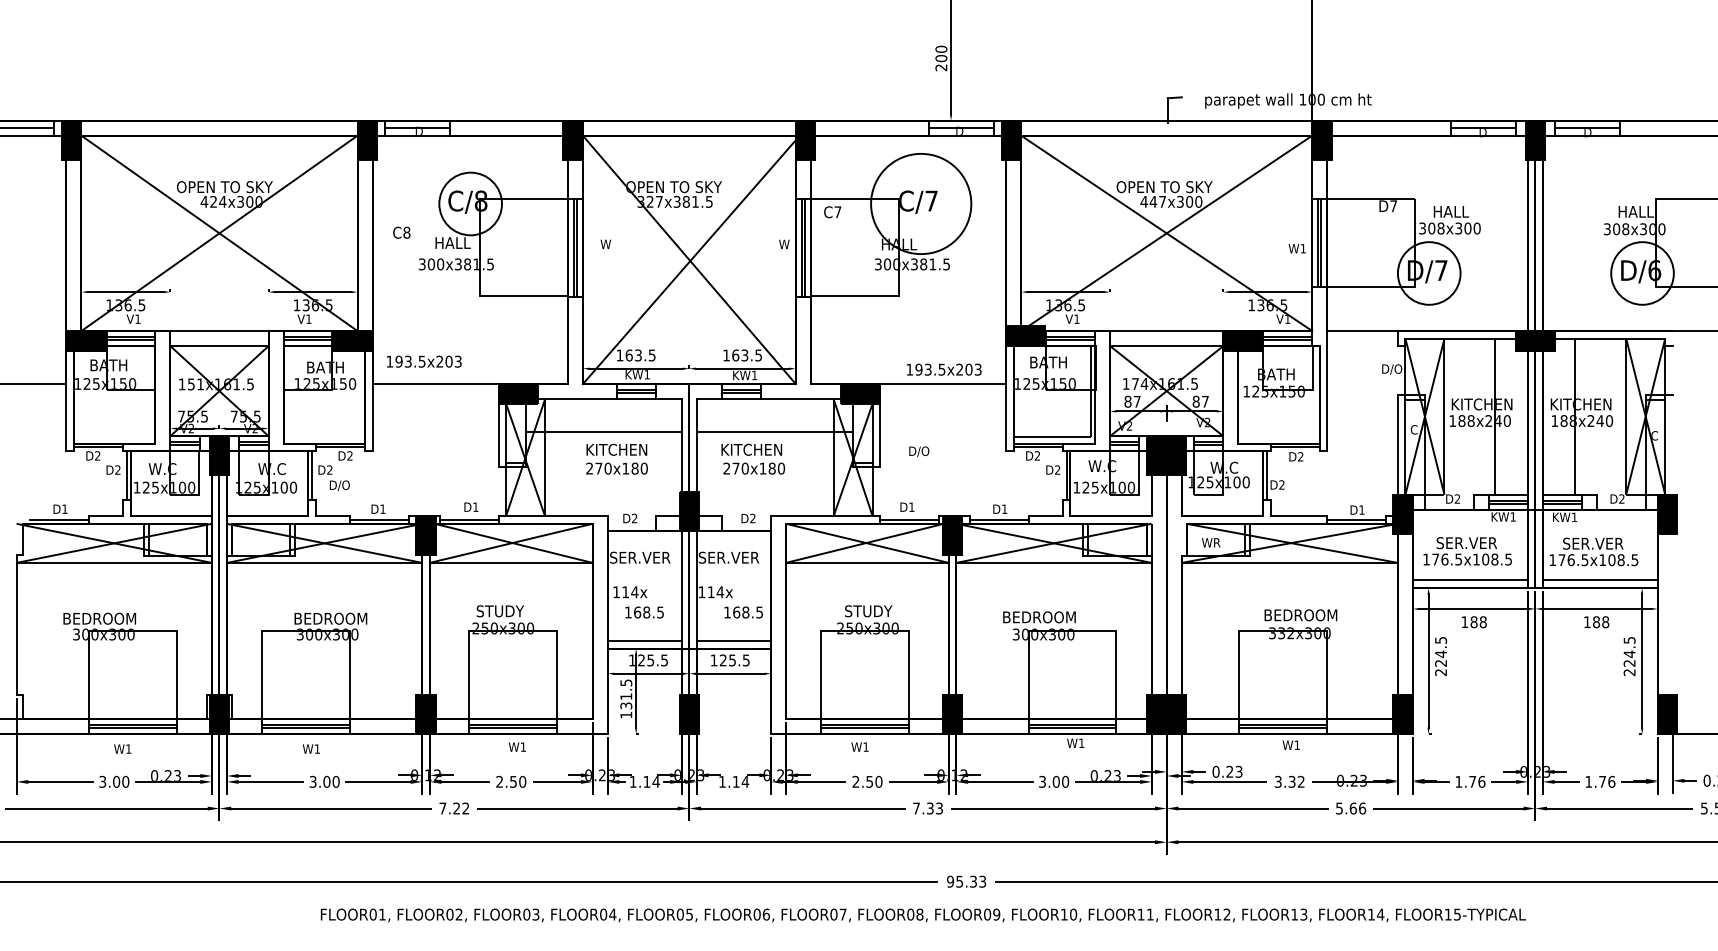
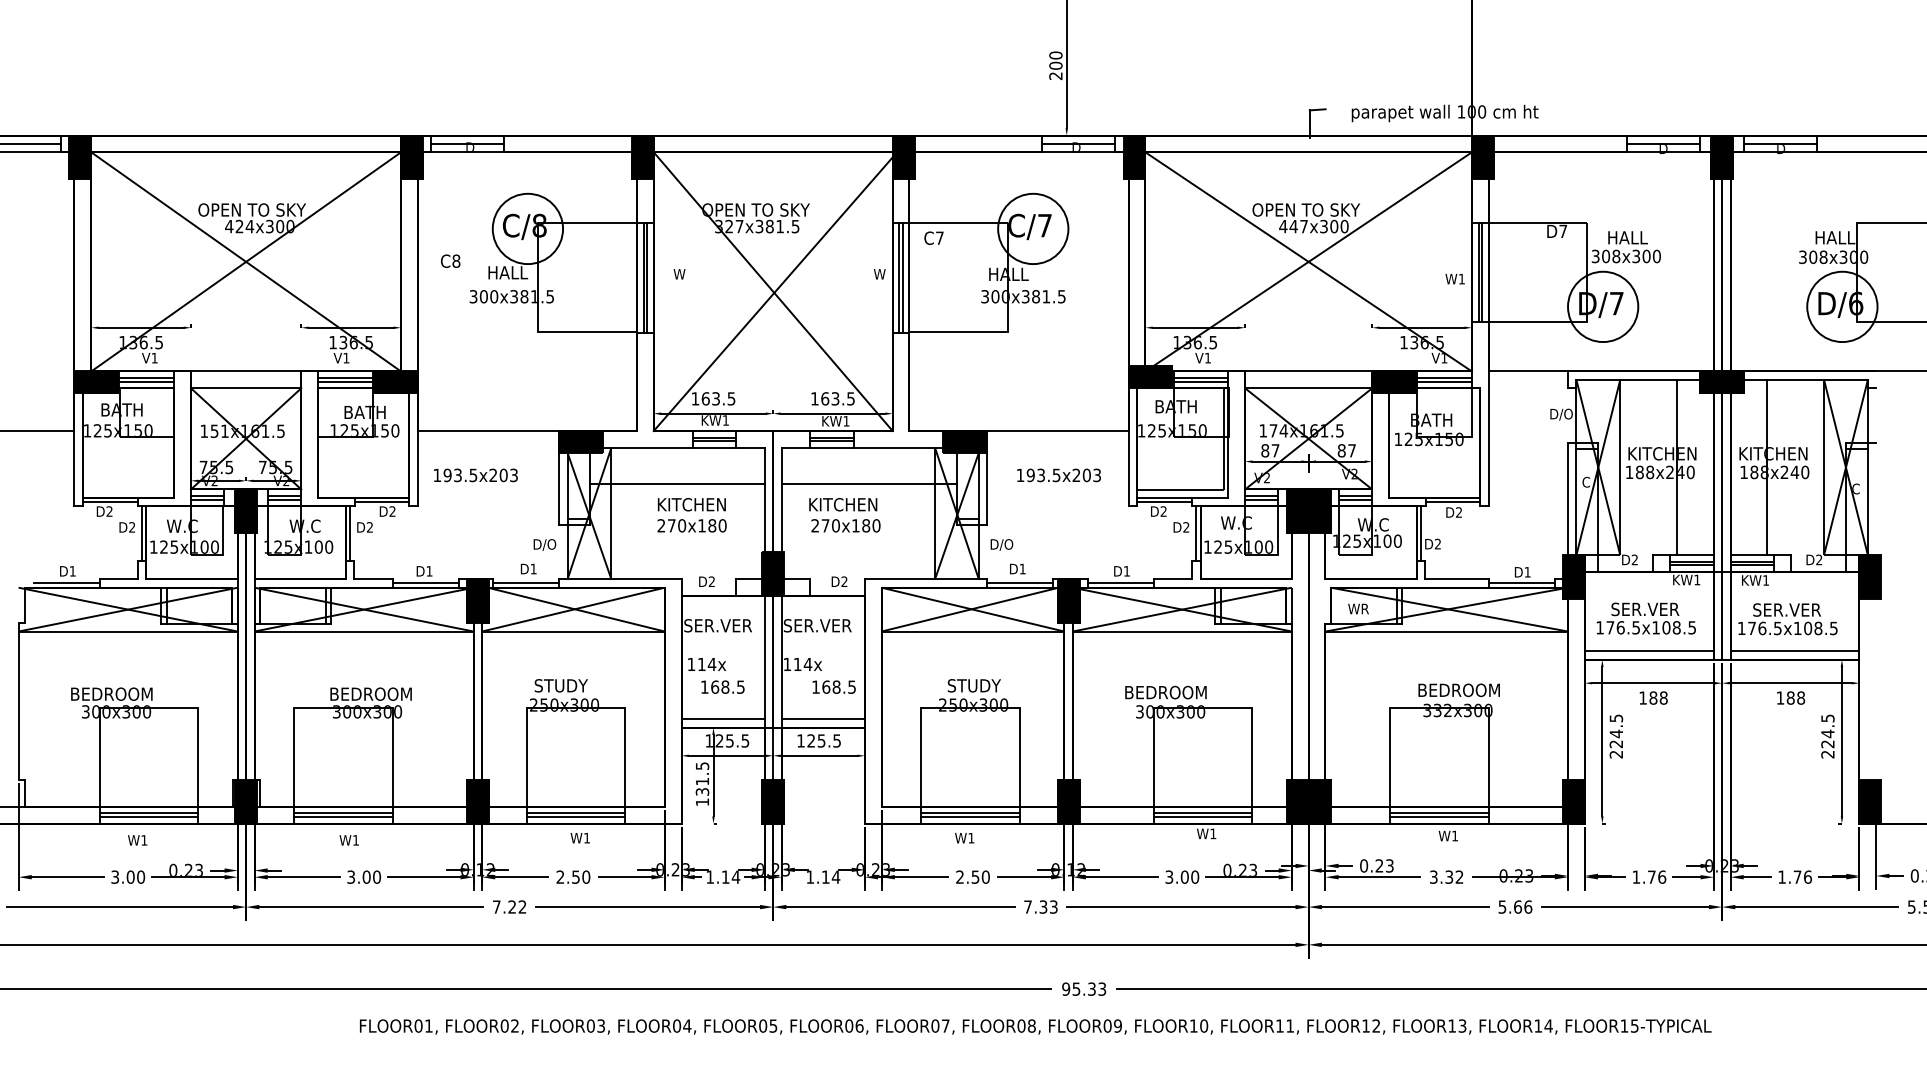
circle: (920, 203) -> (1032, 228), size x0.62
text: (424, 361) -> (476, 475), moved
text: (943, 369) -> (1058, 475), moved
text: (919, 451) -> (1002, 544), moved
text: (339, 485) -> (544, 544), moved

